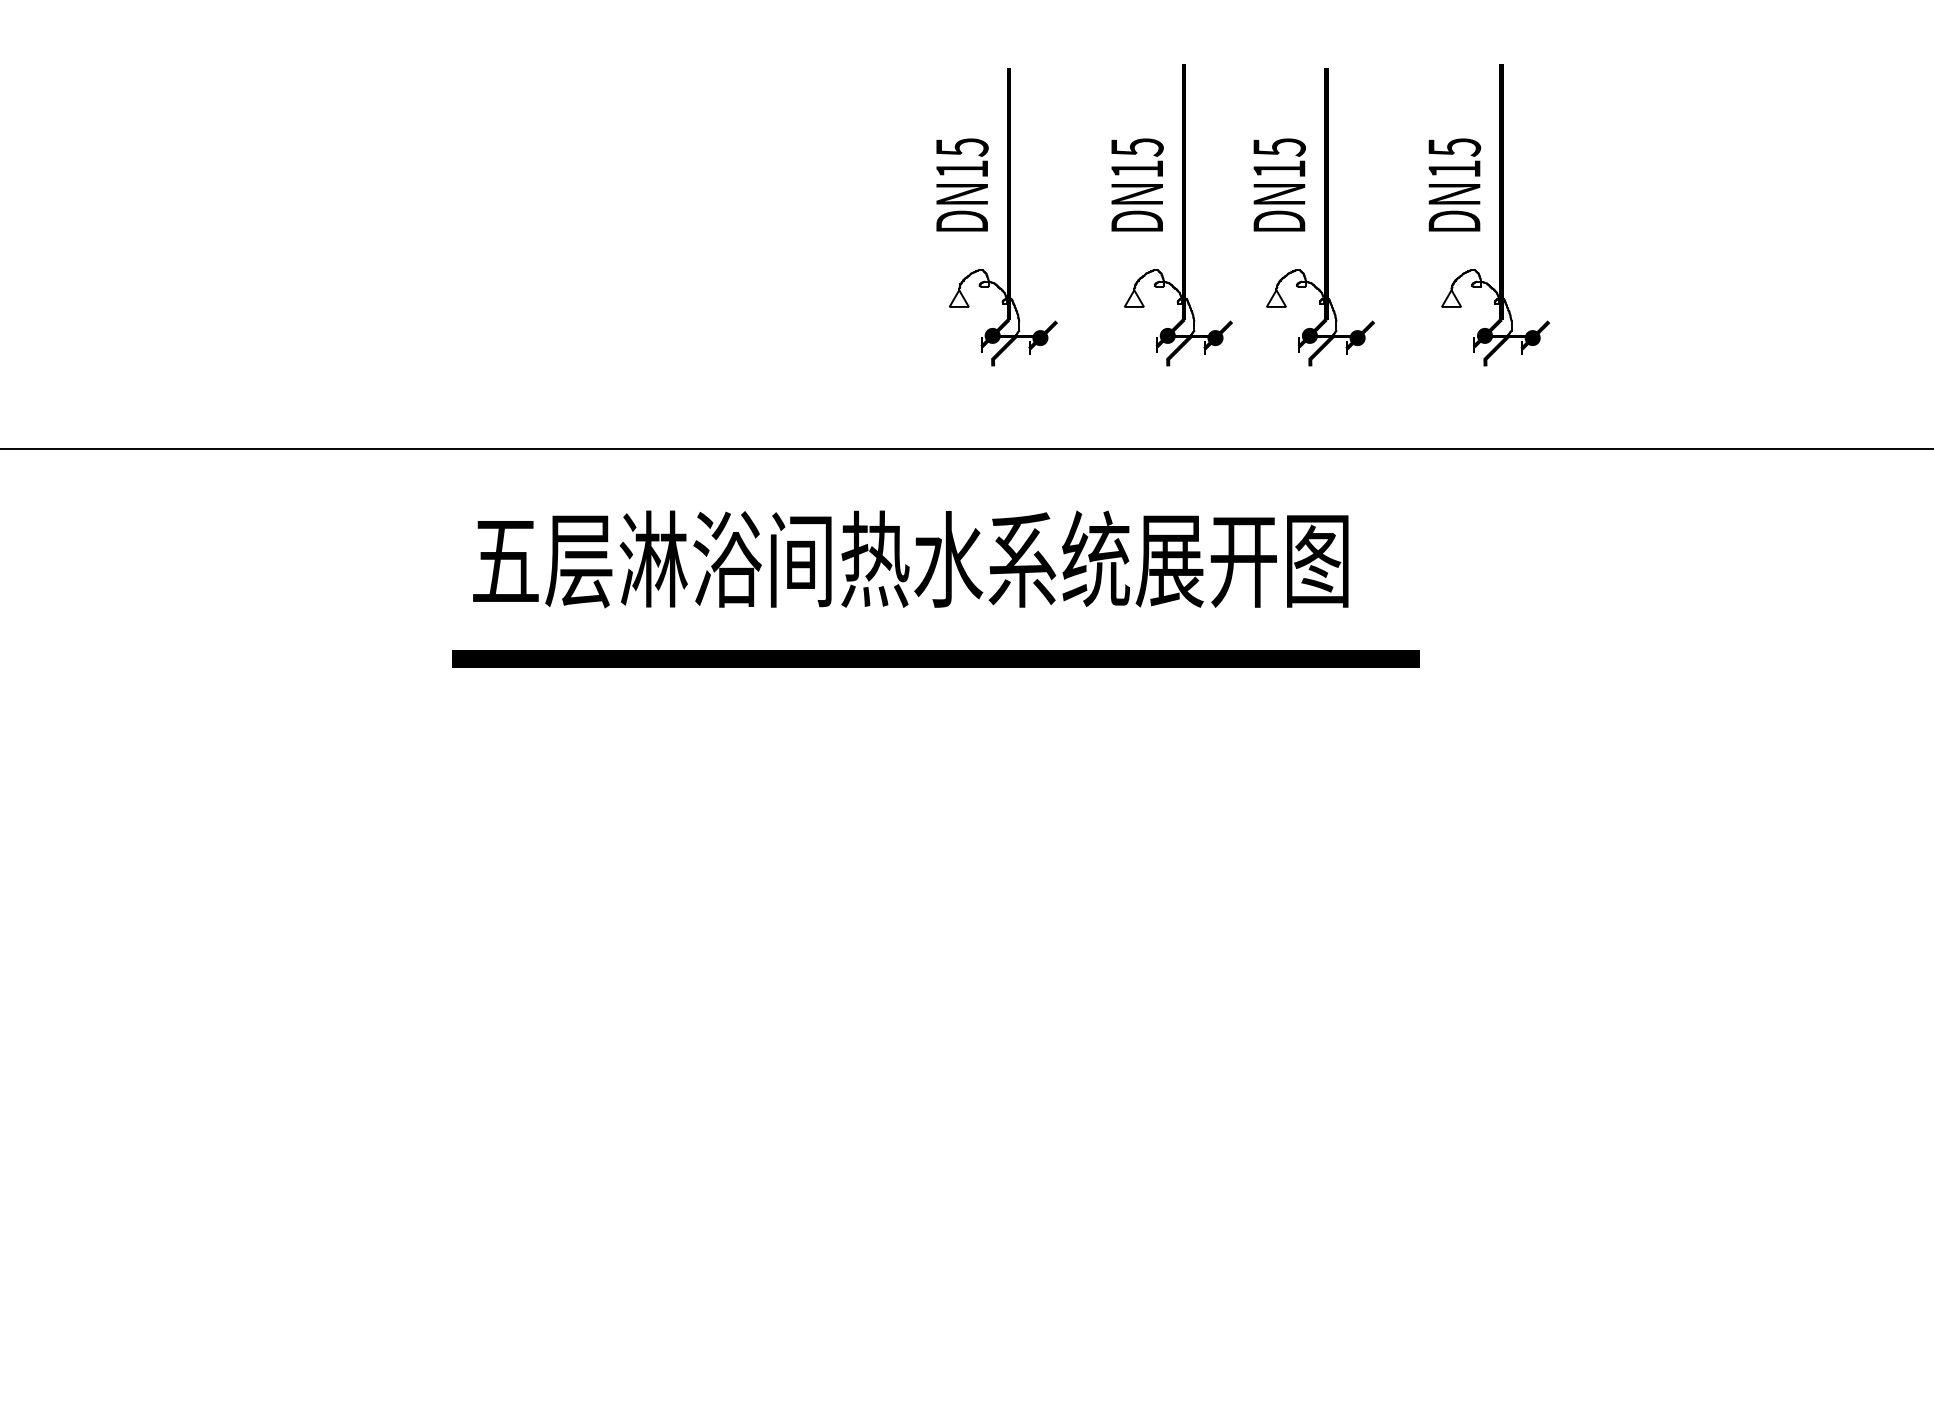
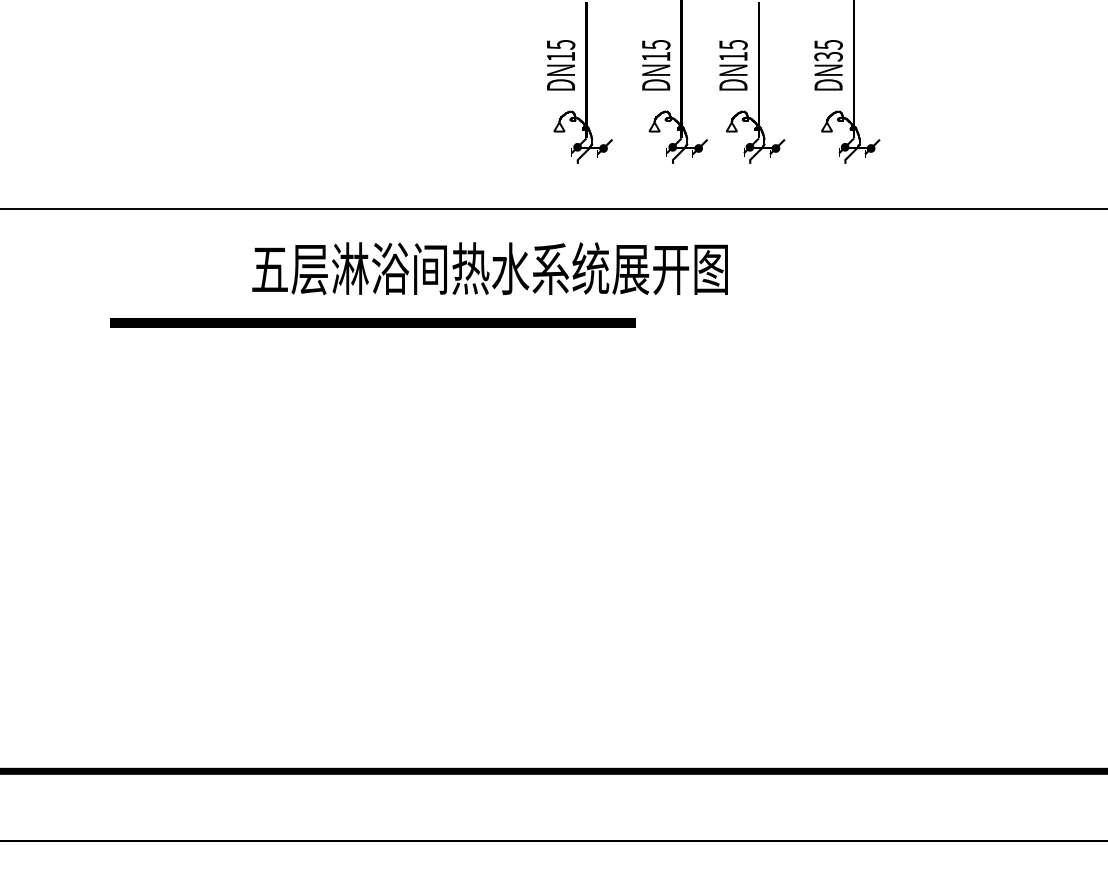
text: (1454, 168) -> (828, 56), DN15 -> DN35
text: (909, 558) -> (489, 268), moved
line: (935, 658) -> (372, 322), moved

